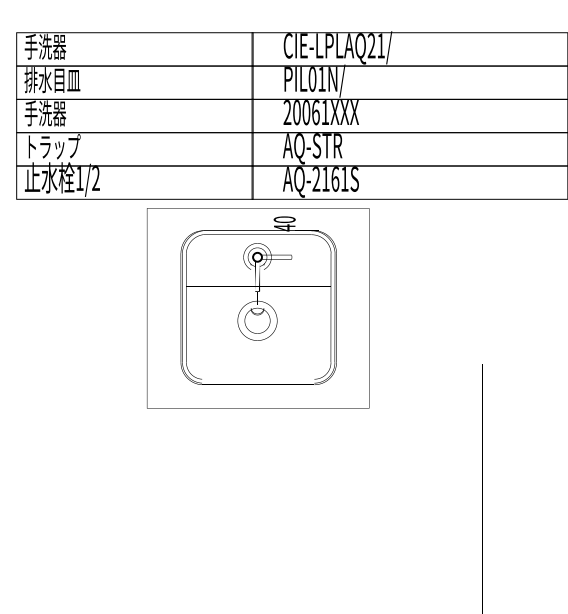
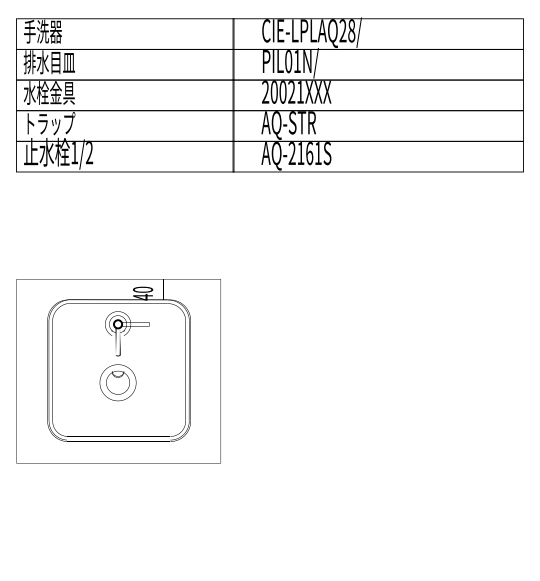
text: (380, 45) -> (351, 30), CIE-LPLAQ21/ -> CIE-LPLAQ28/
text: (315, 111) -> (291, 91), 20061XXX -> 20021XXX
text: (52, 112) -> (49, 92), 手洗器 -> 水栓金具
part: (258, 308) -> (118, 371), moved

